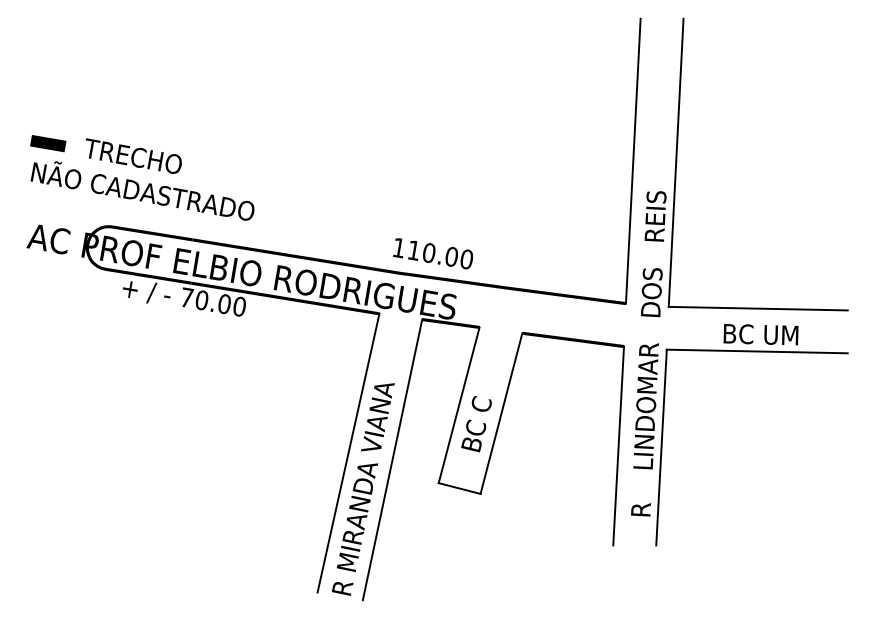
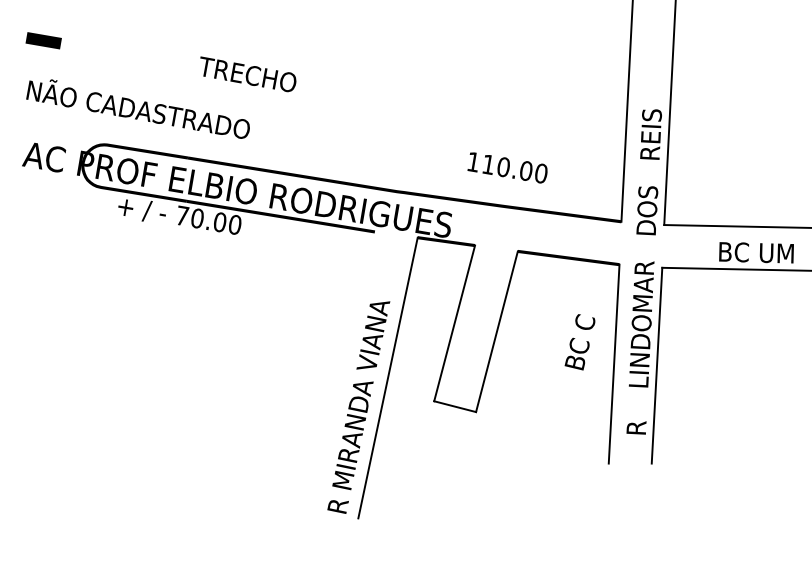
line: (48, 143) -> (43, 40), moved
text: (133, 155) -> (247, 73), moved
text: (432, 253) -> (506, 167), moved
text: (476, 424) -> (579, 342), moved
line: (348, 452) -> (343, 370), removed

